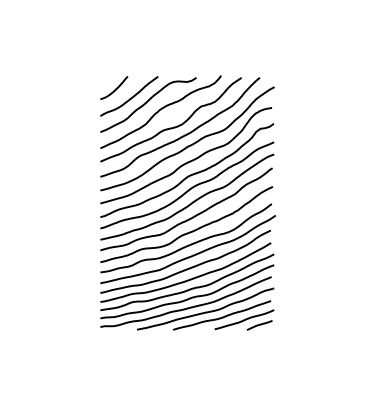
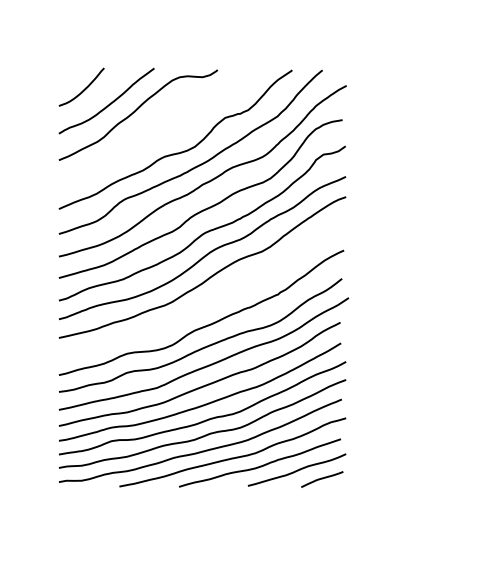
curve: (160, 110) -> (158, 124), removed
curve: (190, 217) -> (207, 301), removed

